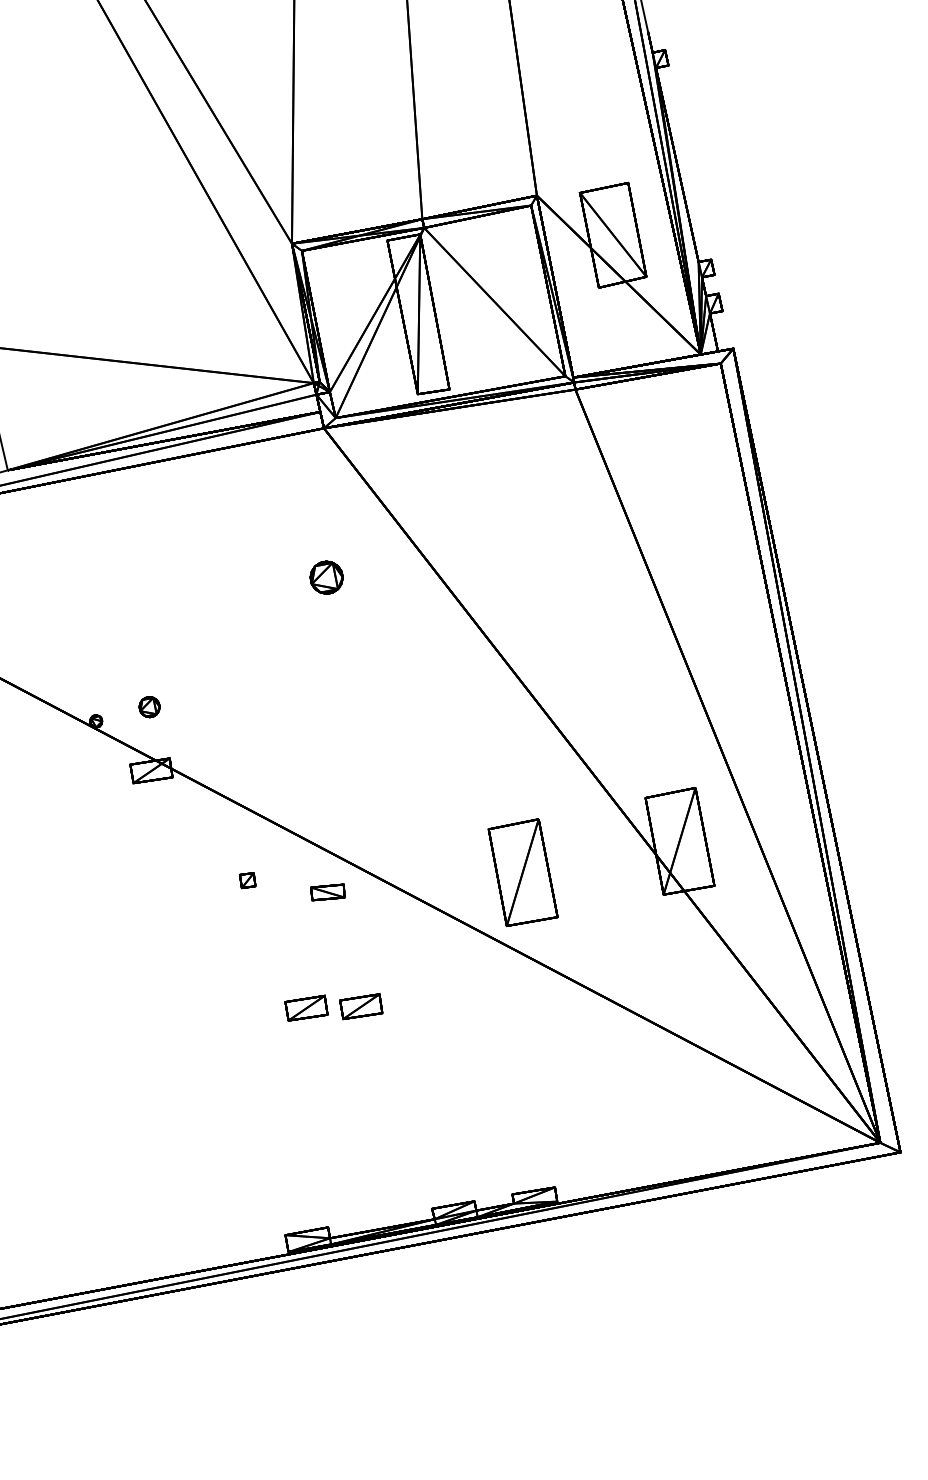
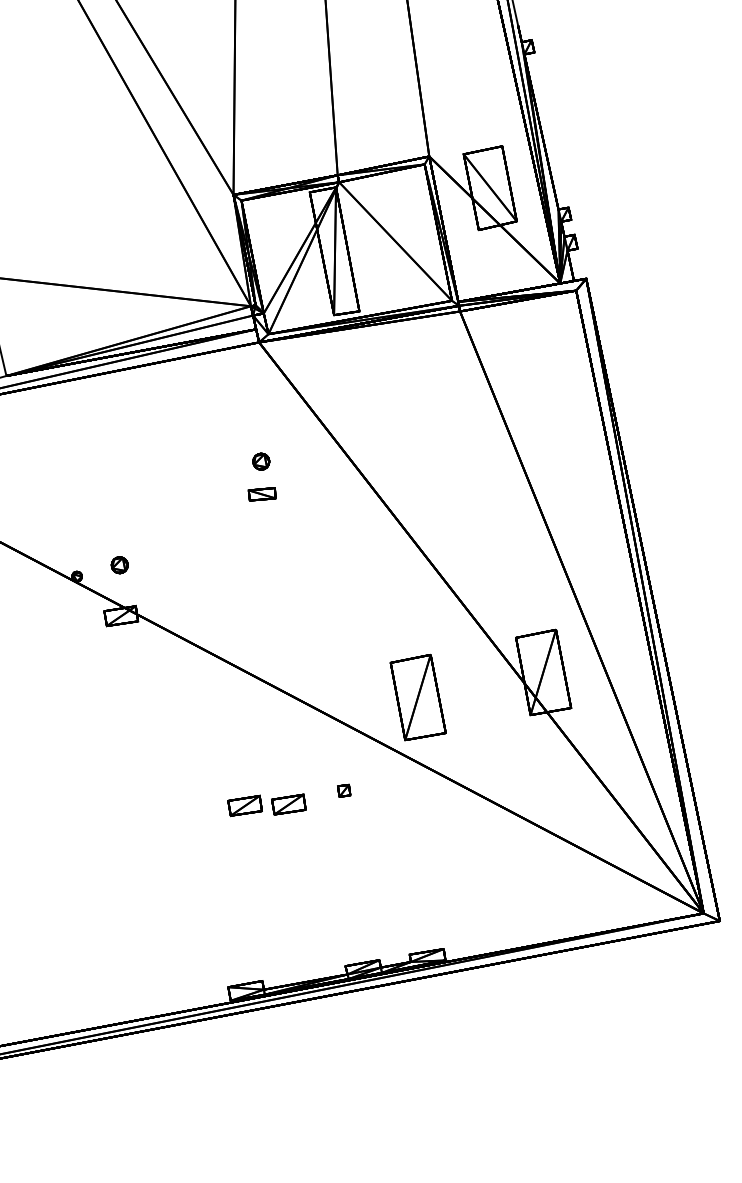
part: (326, 577) -> (261, 461), size x0.62
part: (248, 880) -> (344, 790), moved
part: (326, 892) -> (261, 494), moved

